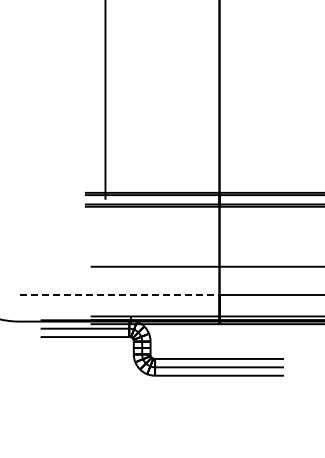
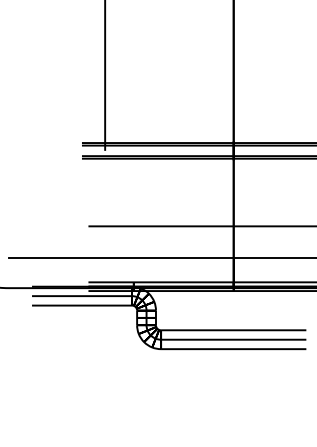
line: (119, 294) -> (120, 257), dashed -> solid

